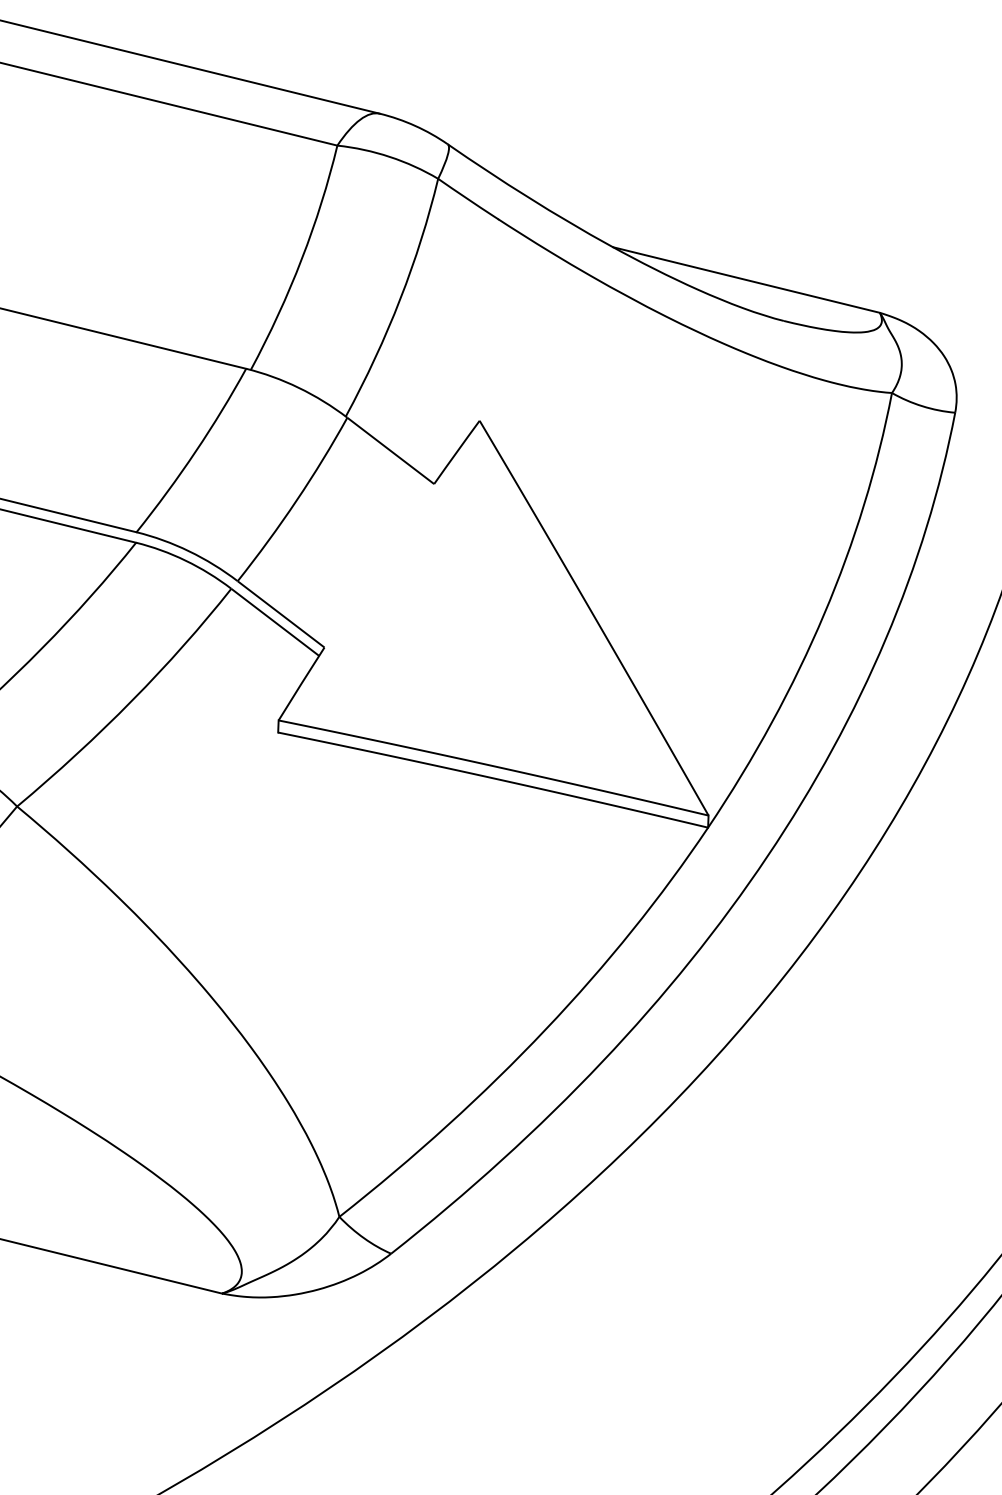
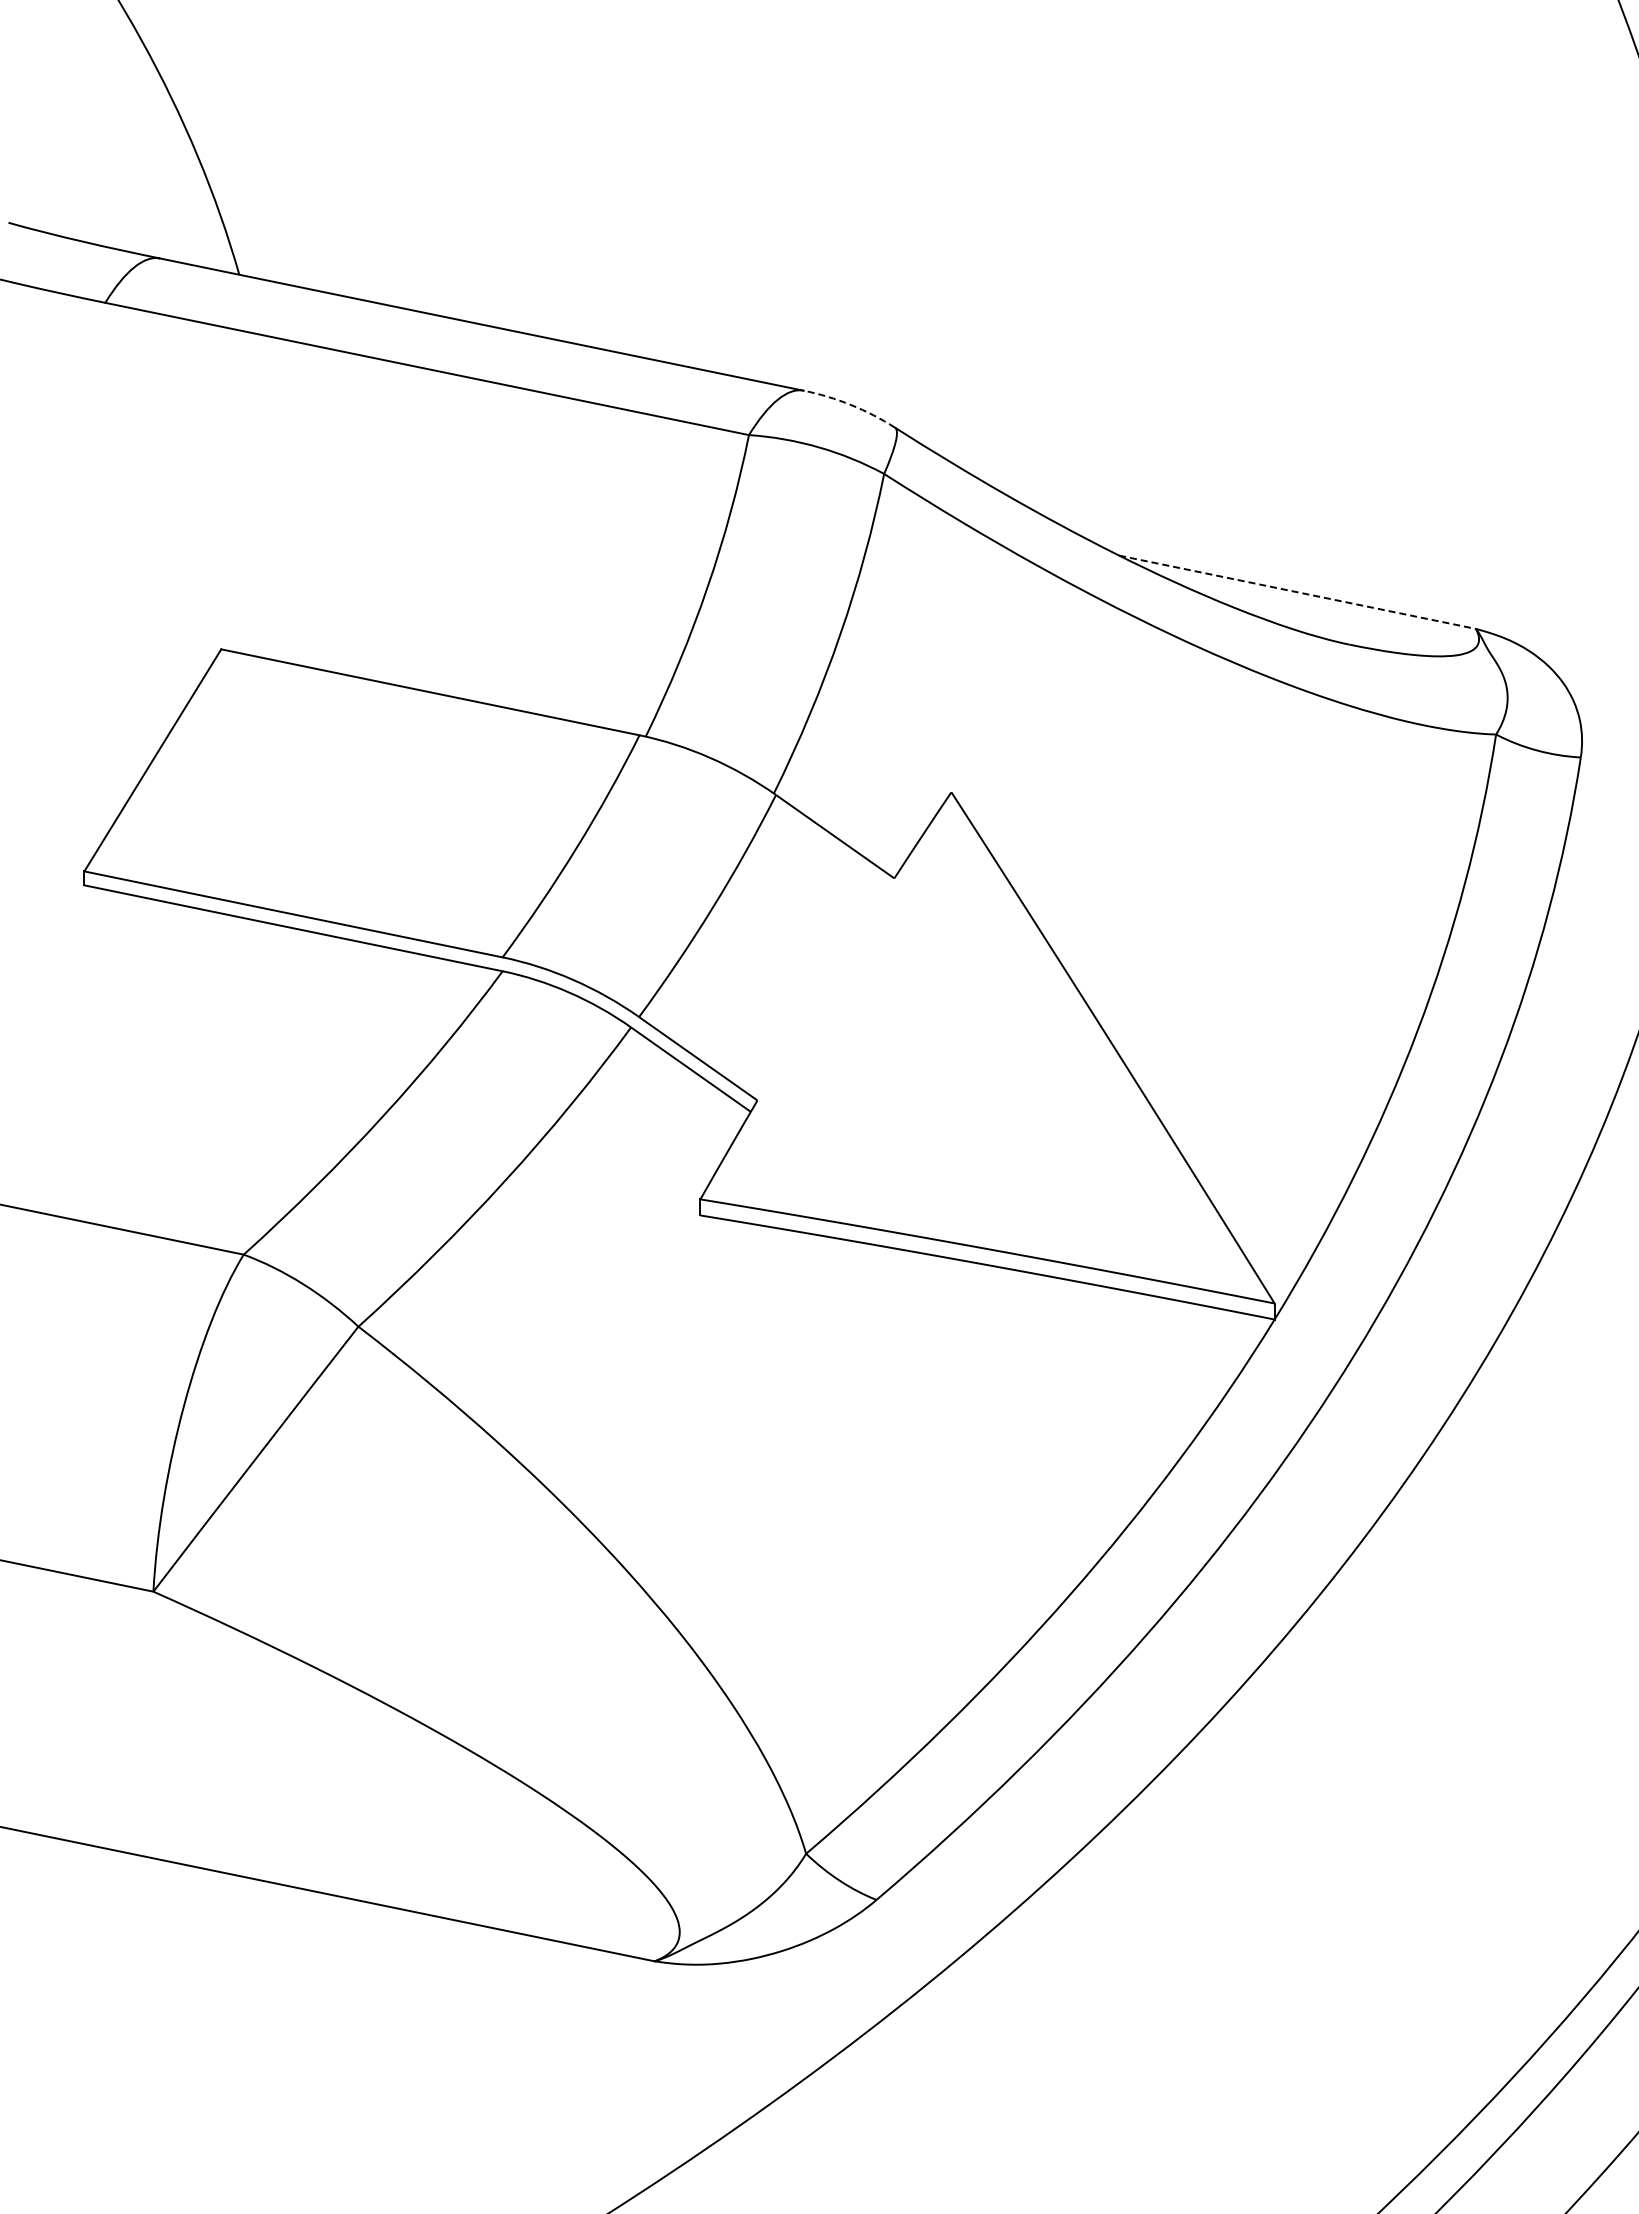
arc: (415, 126) -> (851, 405), solid -> dashed
line: (747, 280) -> (1298, 592), solid -> dashed

